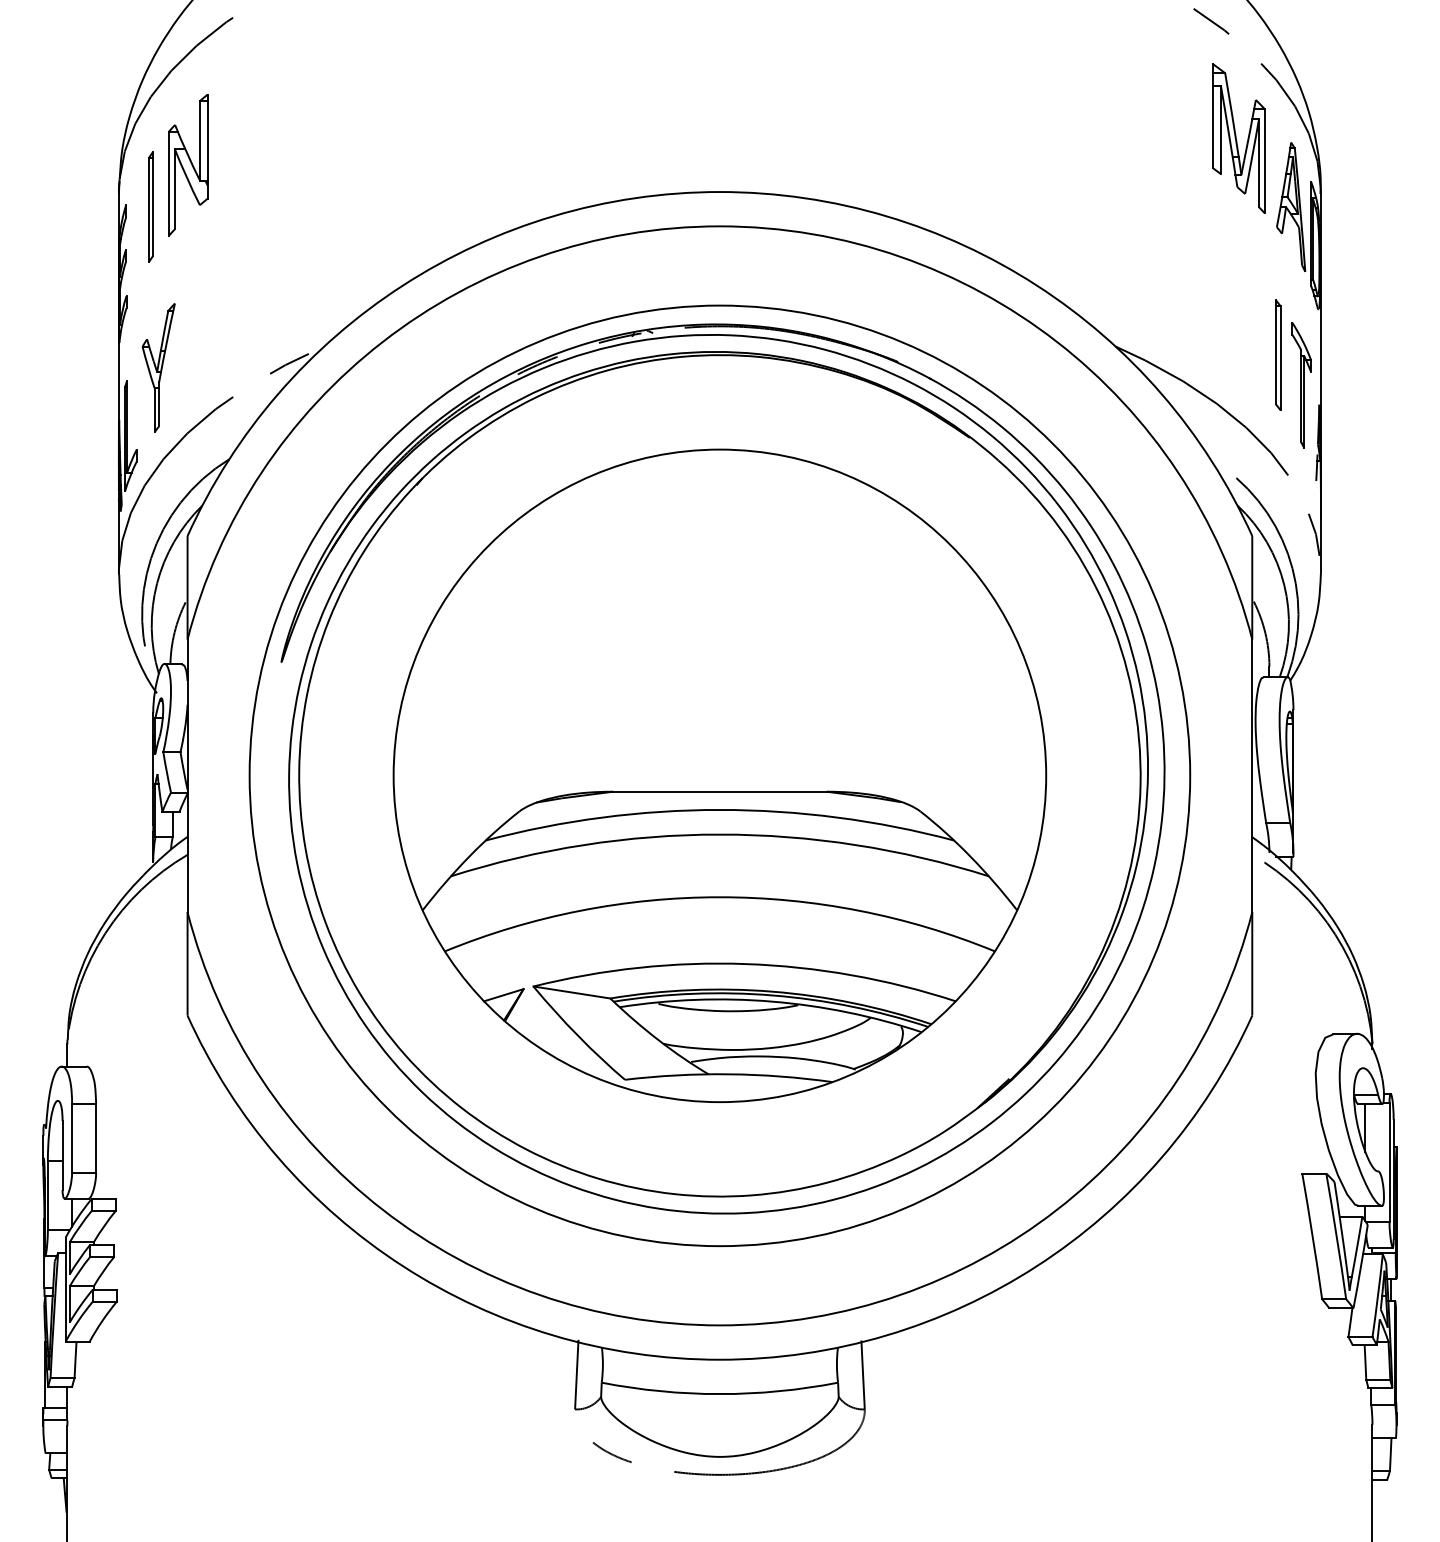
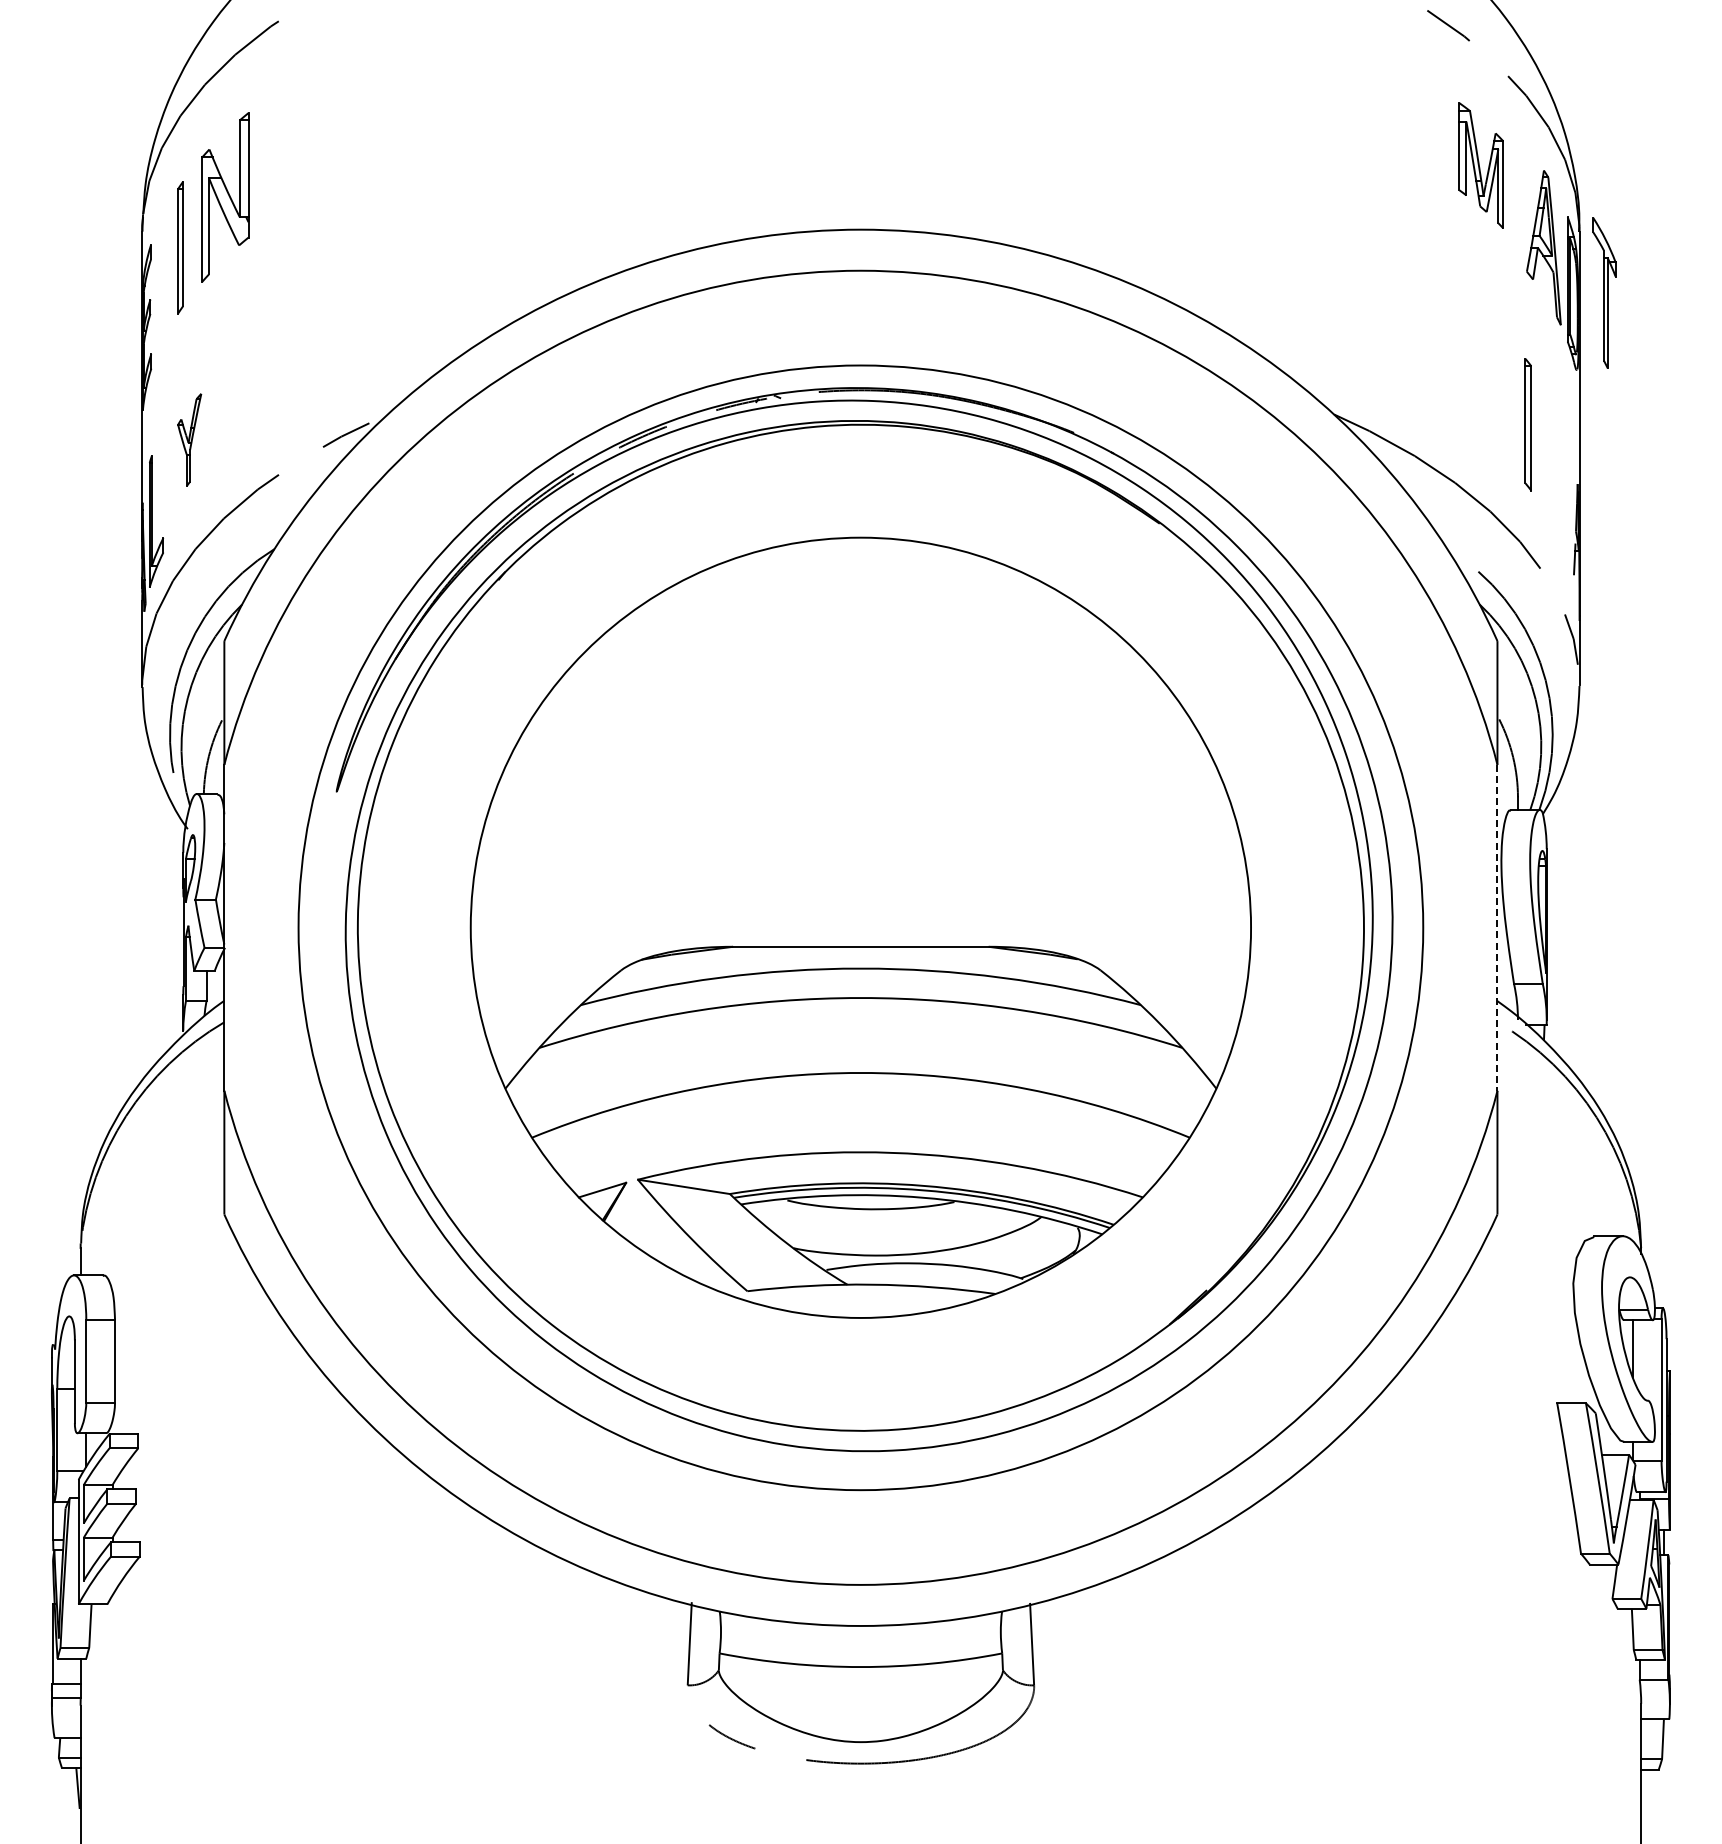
part: (1238, 138) -> (1481, 165), size x0.7
part: (158, 367) -> (189, 439), size x0.6
part: (1301, 385) -> (1604, 292), moved
line: (1252, 775) -> (1497, 927), solid -> dashed

